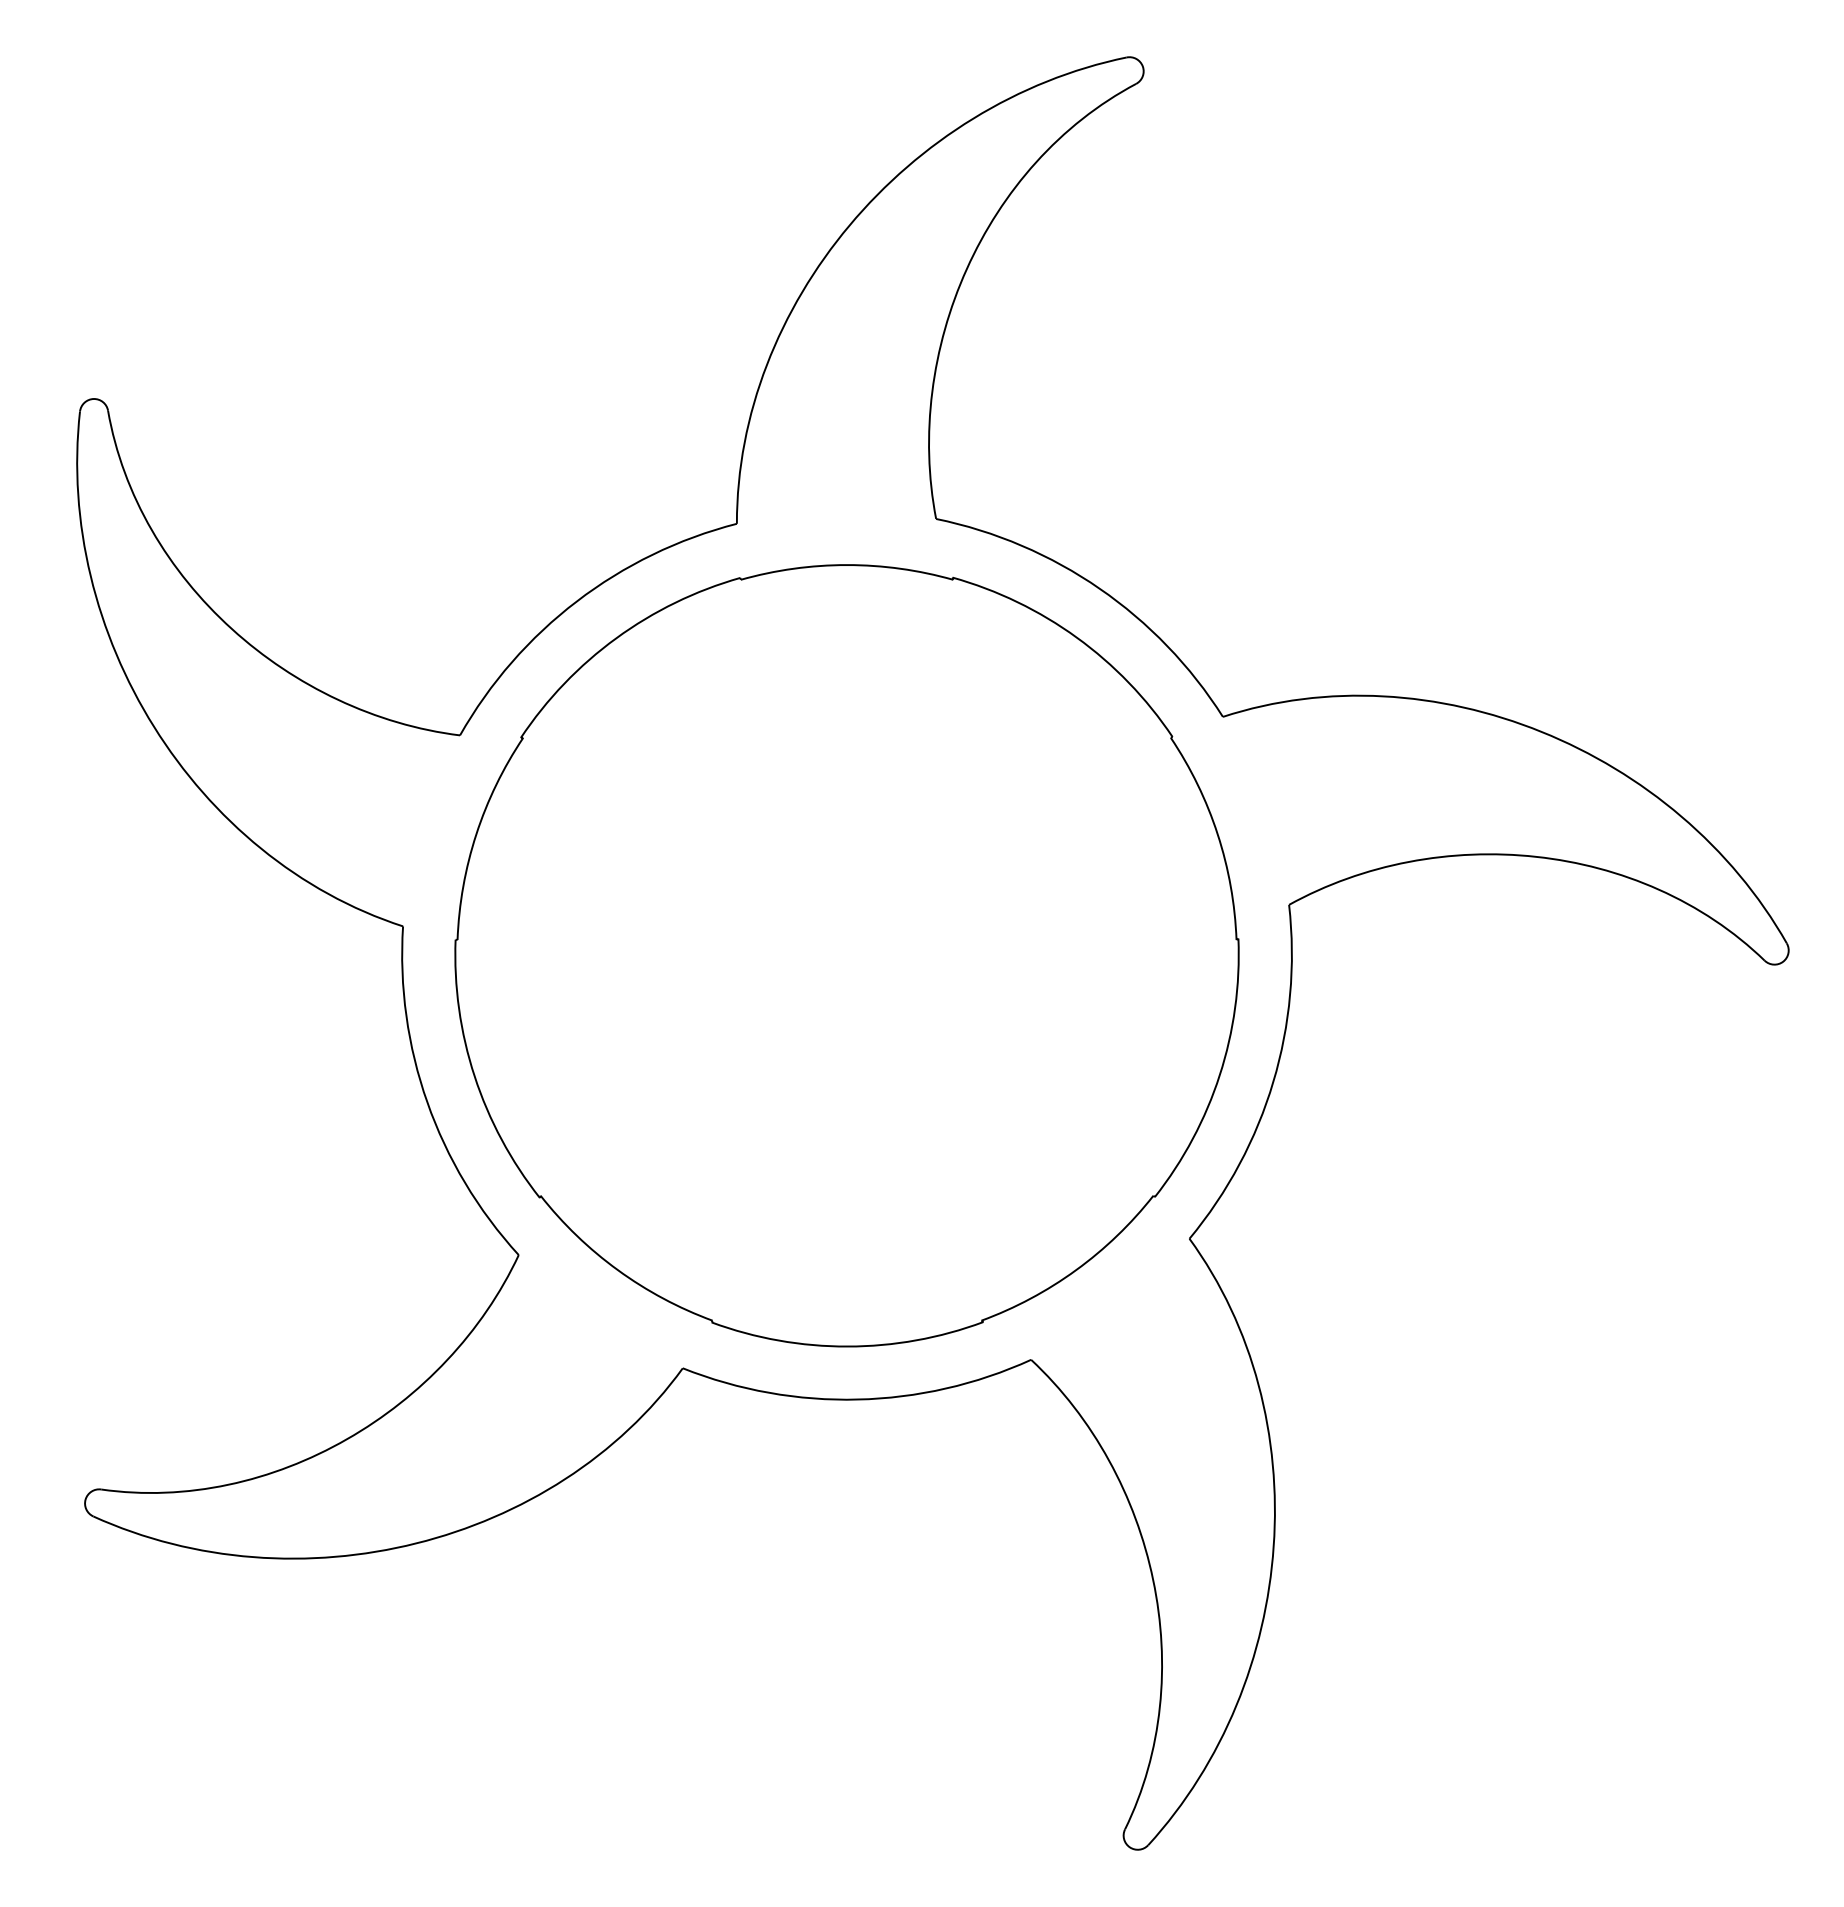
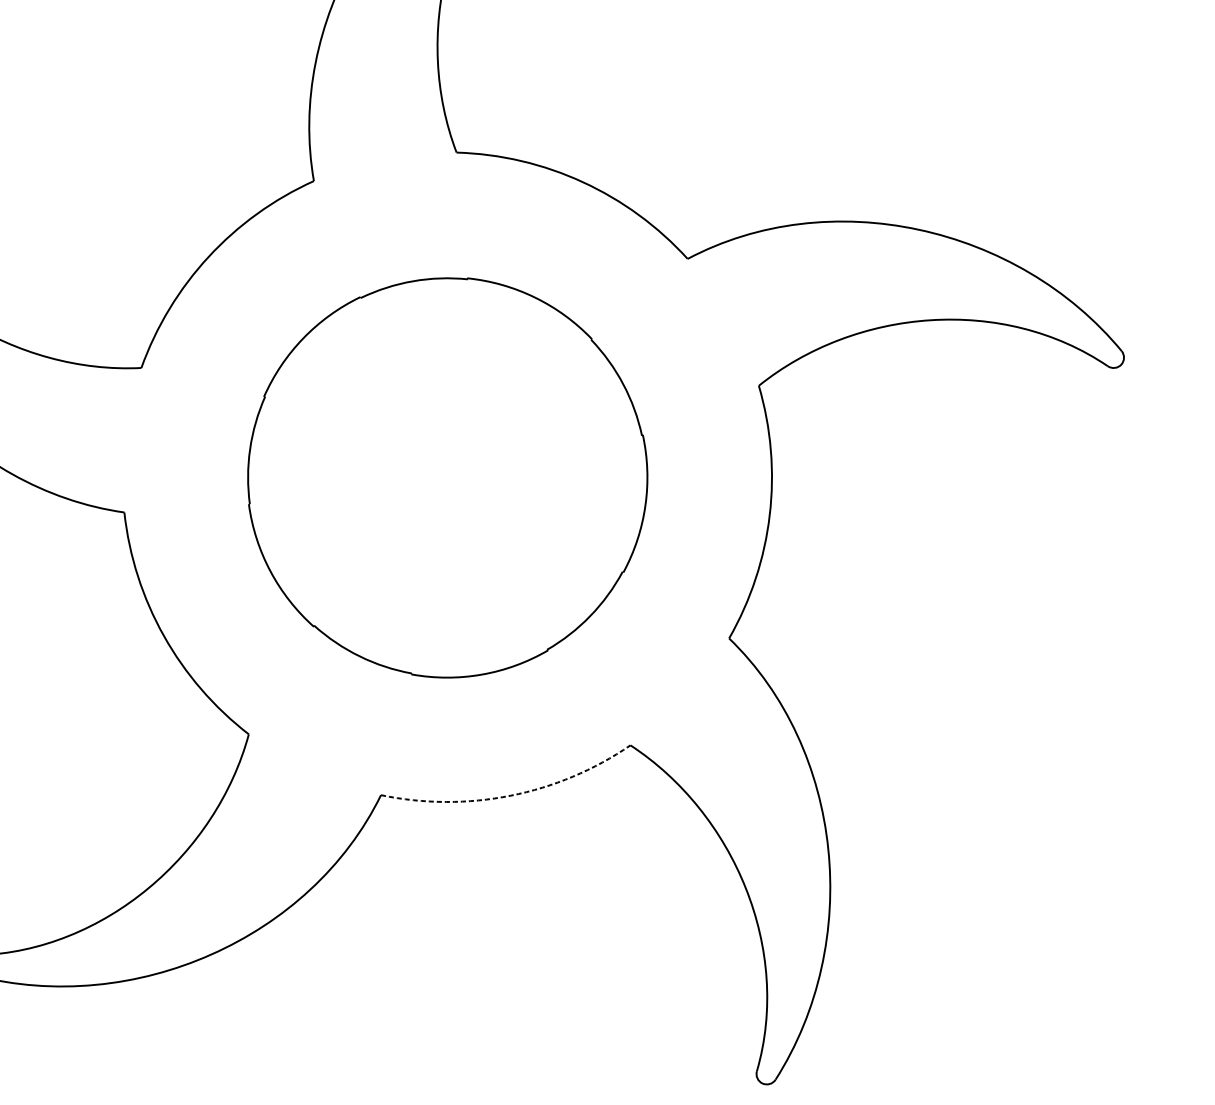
part: (846, 955) -> (446, 477), size x0.7
arc: (857, 1399) -> (510, 795), solid -> dashed

